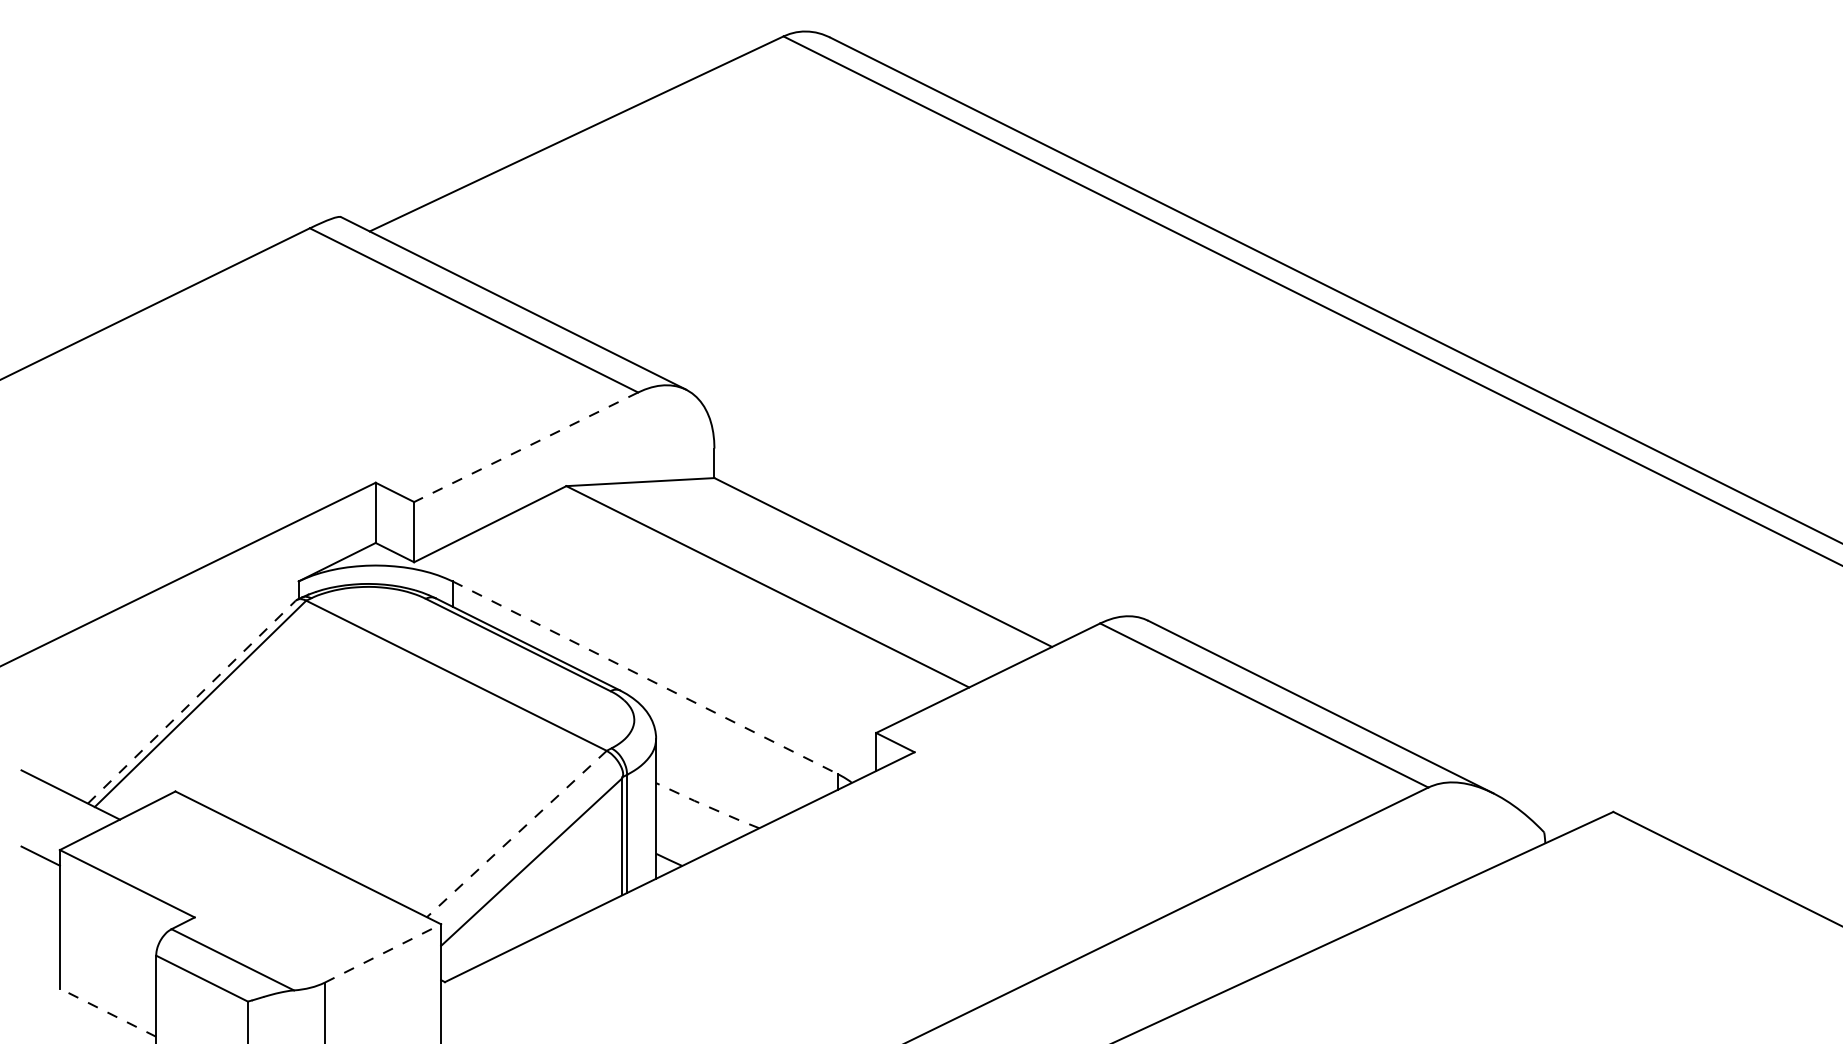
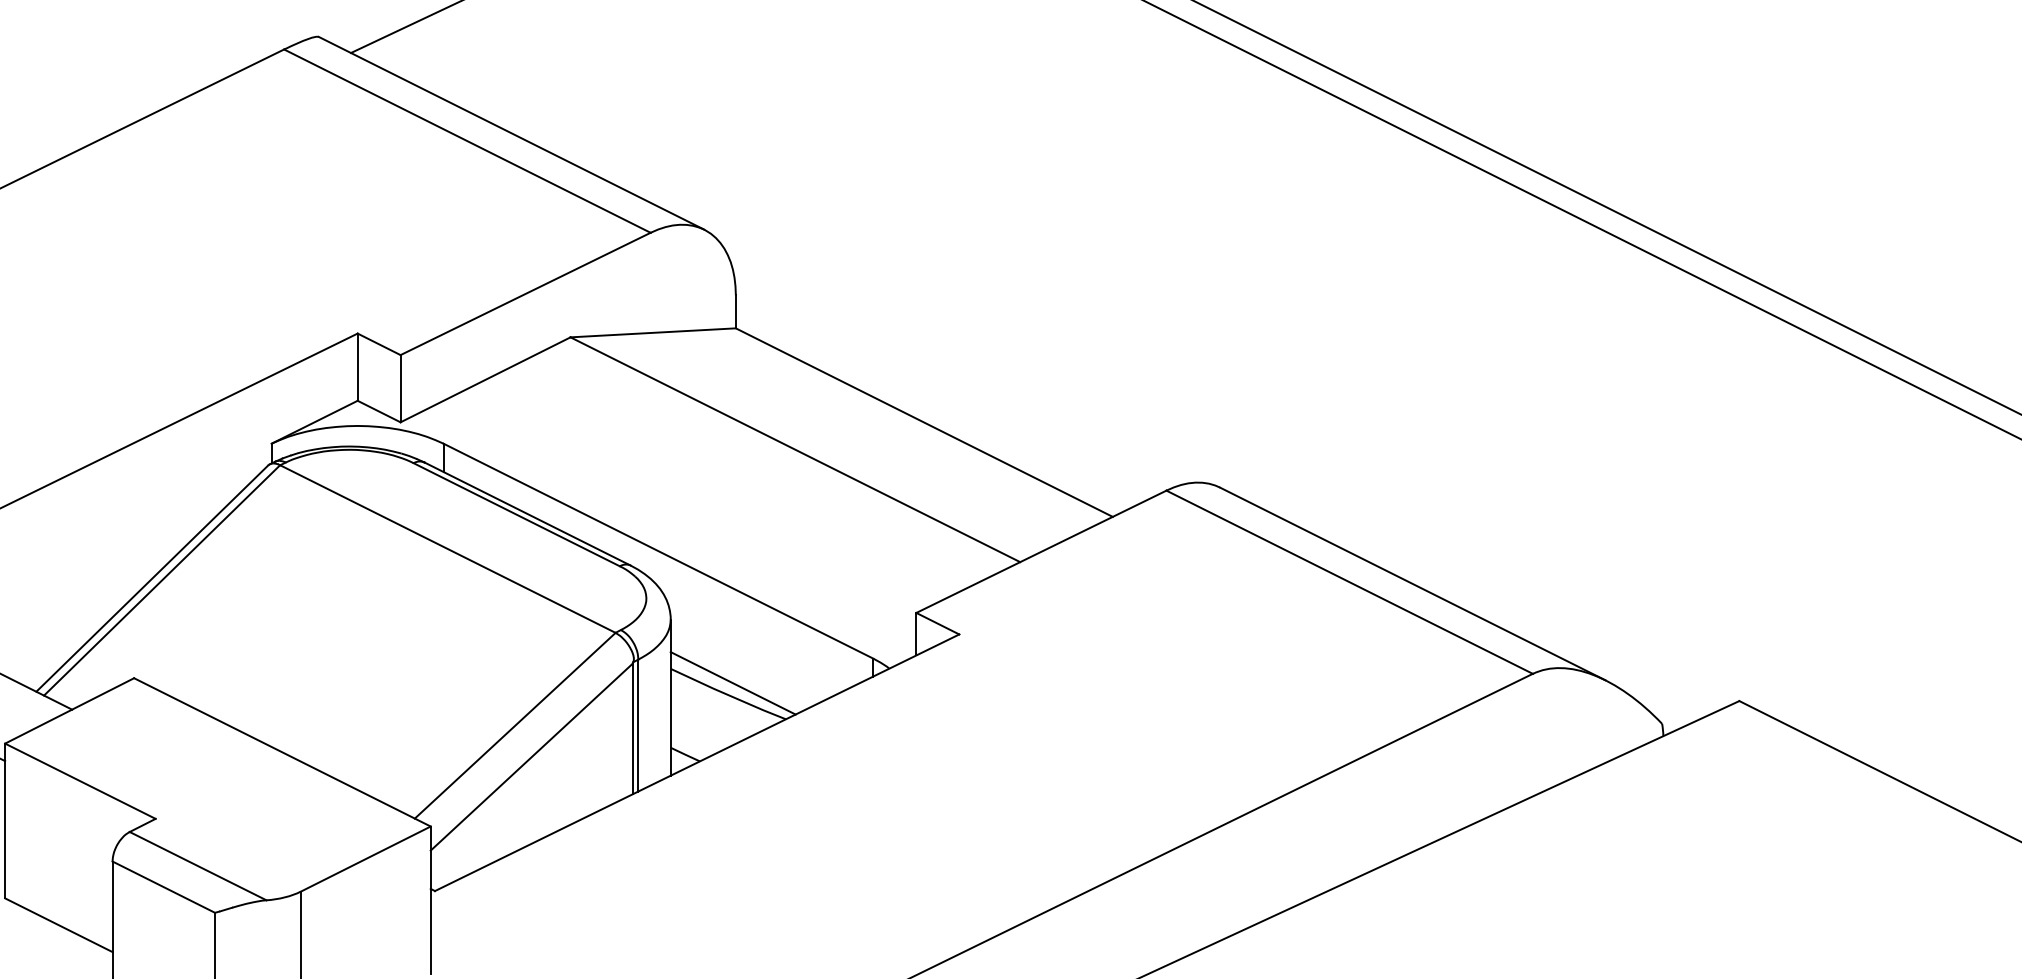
line: (526, 447) -> (526, 294), dashed -> solid
line: (645, 677) -> (658, 550), dashed -> solid
line: (191, 702) -> (152, 578), dashed -> solid
line: (712, 796) -> (733, 683), added
line: (707, 806) -> (728, 694), dashed -> solid
line: (516, 834) -> (514, 726), dashed -> solid
line: (383, 953) -> (366, 859), dashed -> solid
line: (108, 1012) -> (59, 924), dashed -> solid

